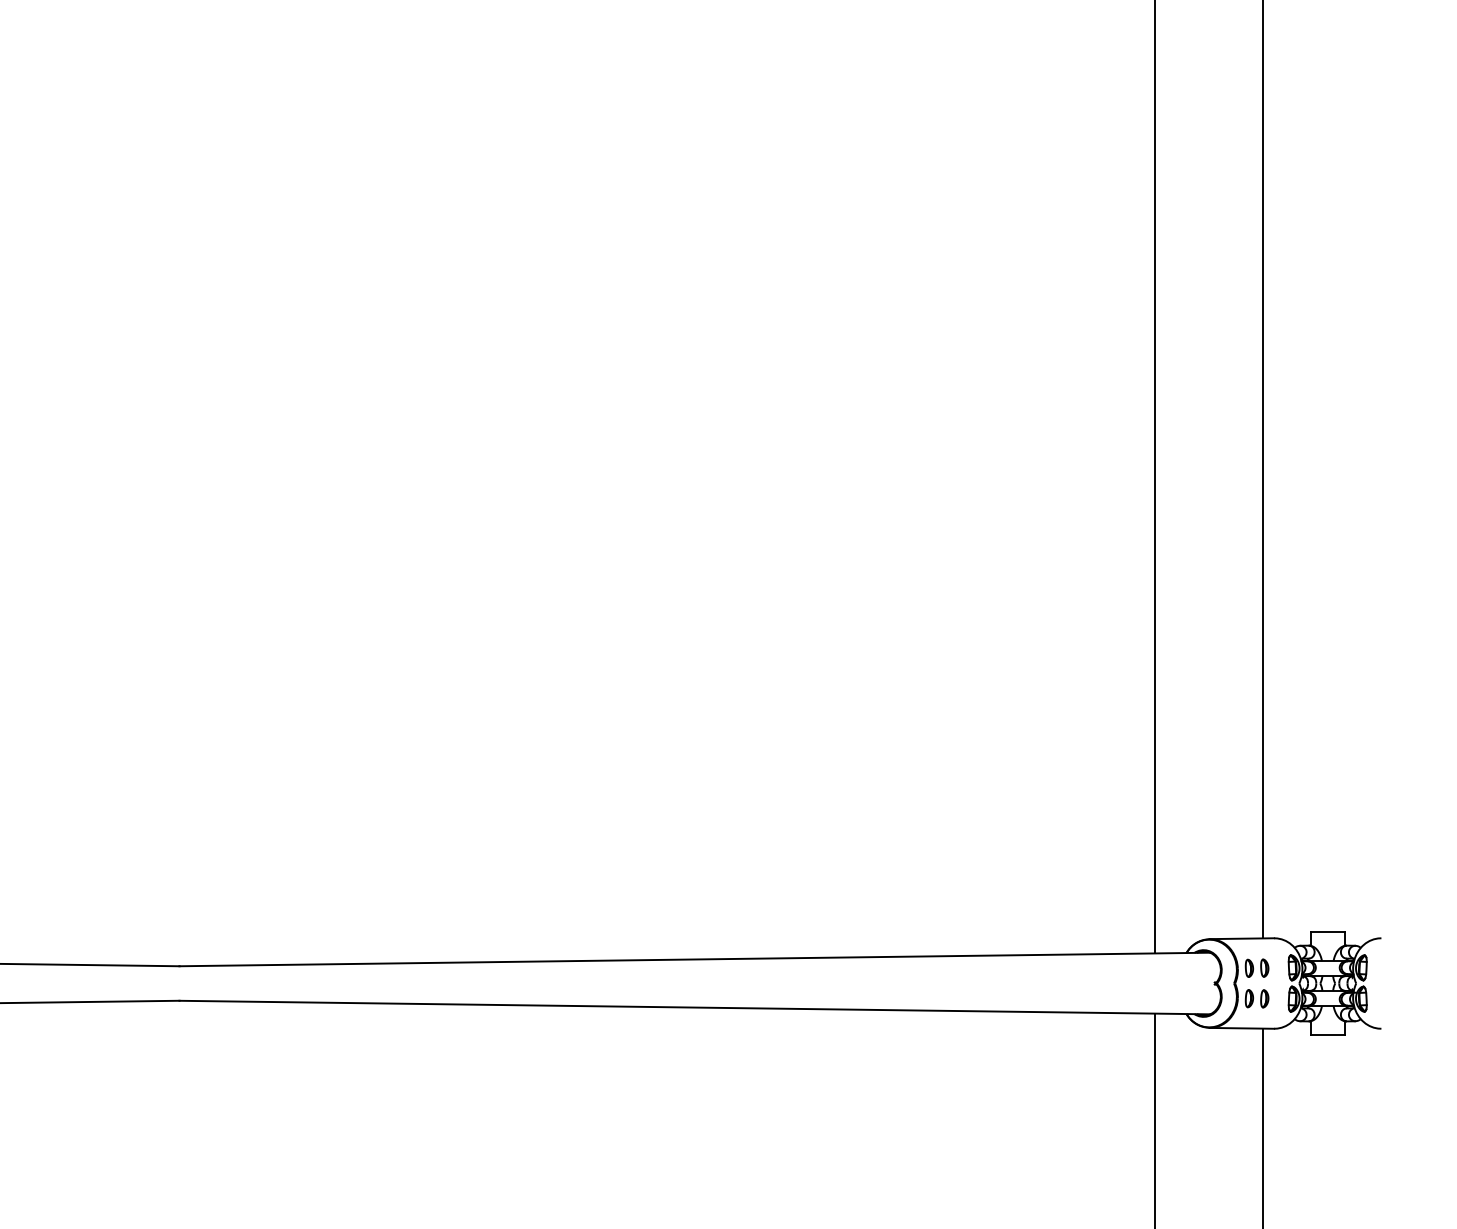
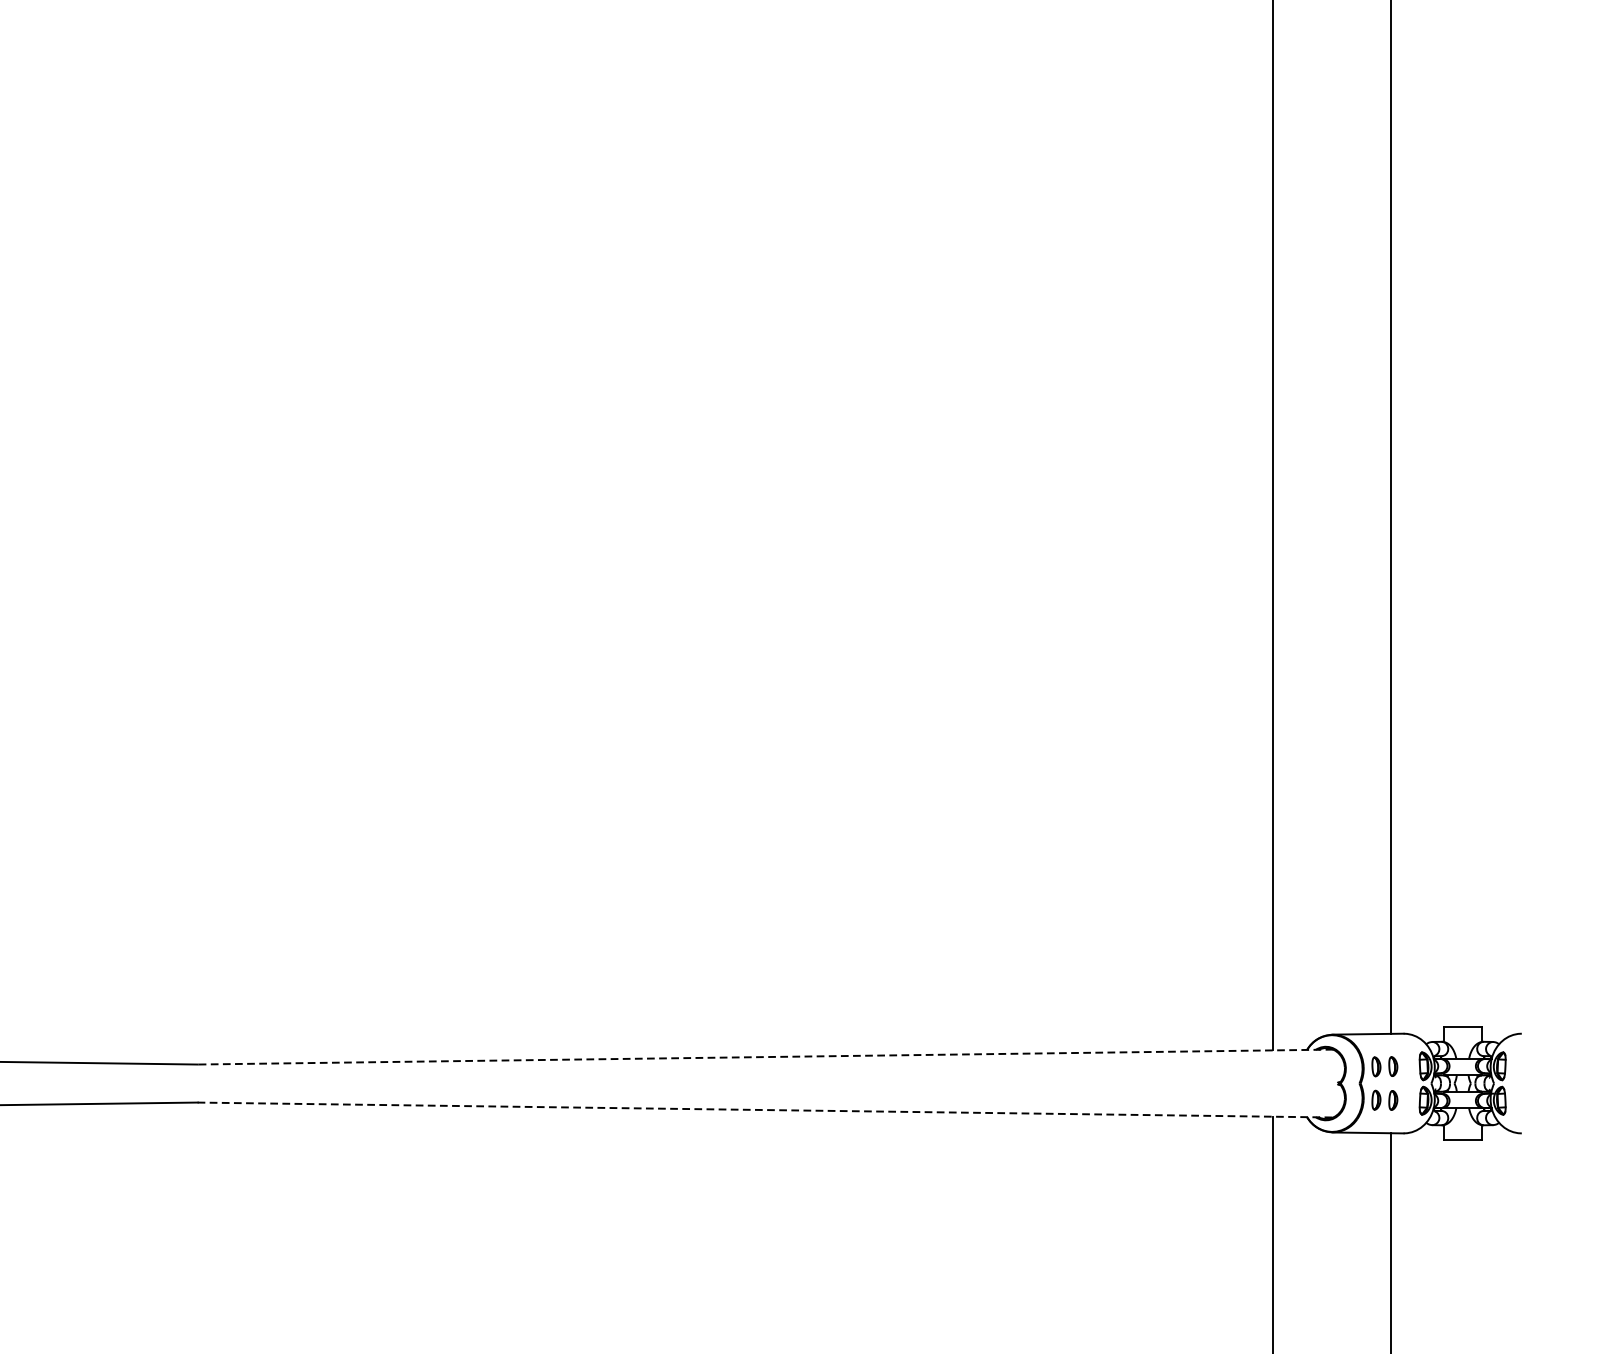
line: (694, 959) -> (765, 1057), solid -> dashed
line: (695, 1007) -> (766, 1109), solid -> dashed

